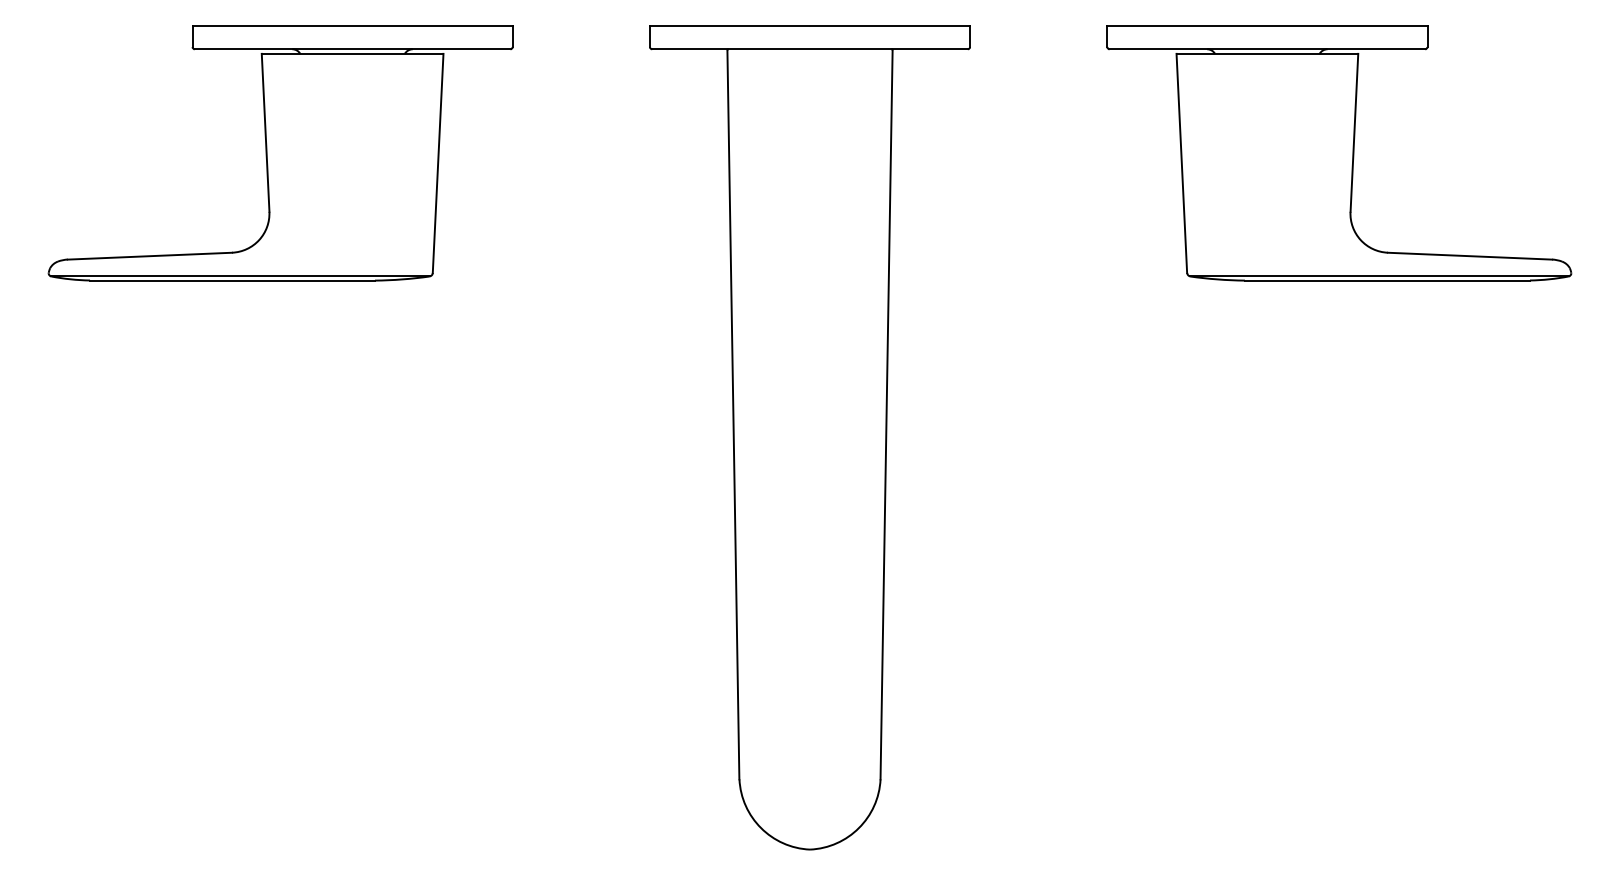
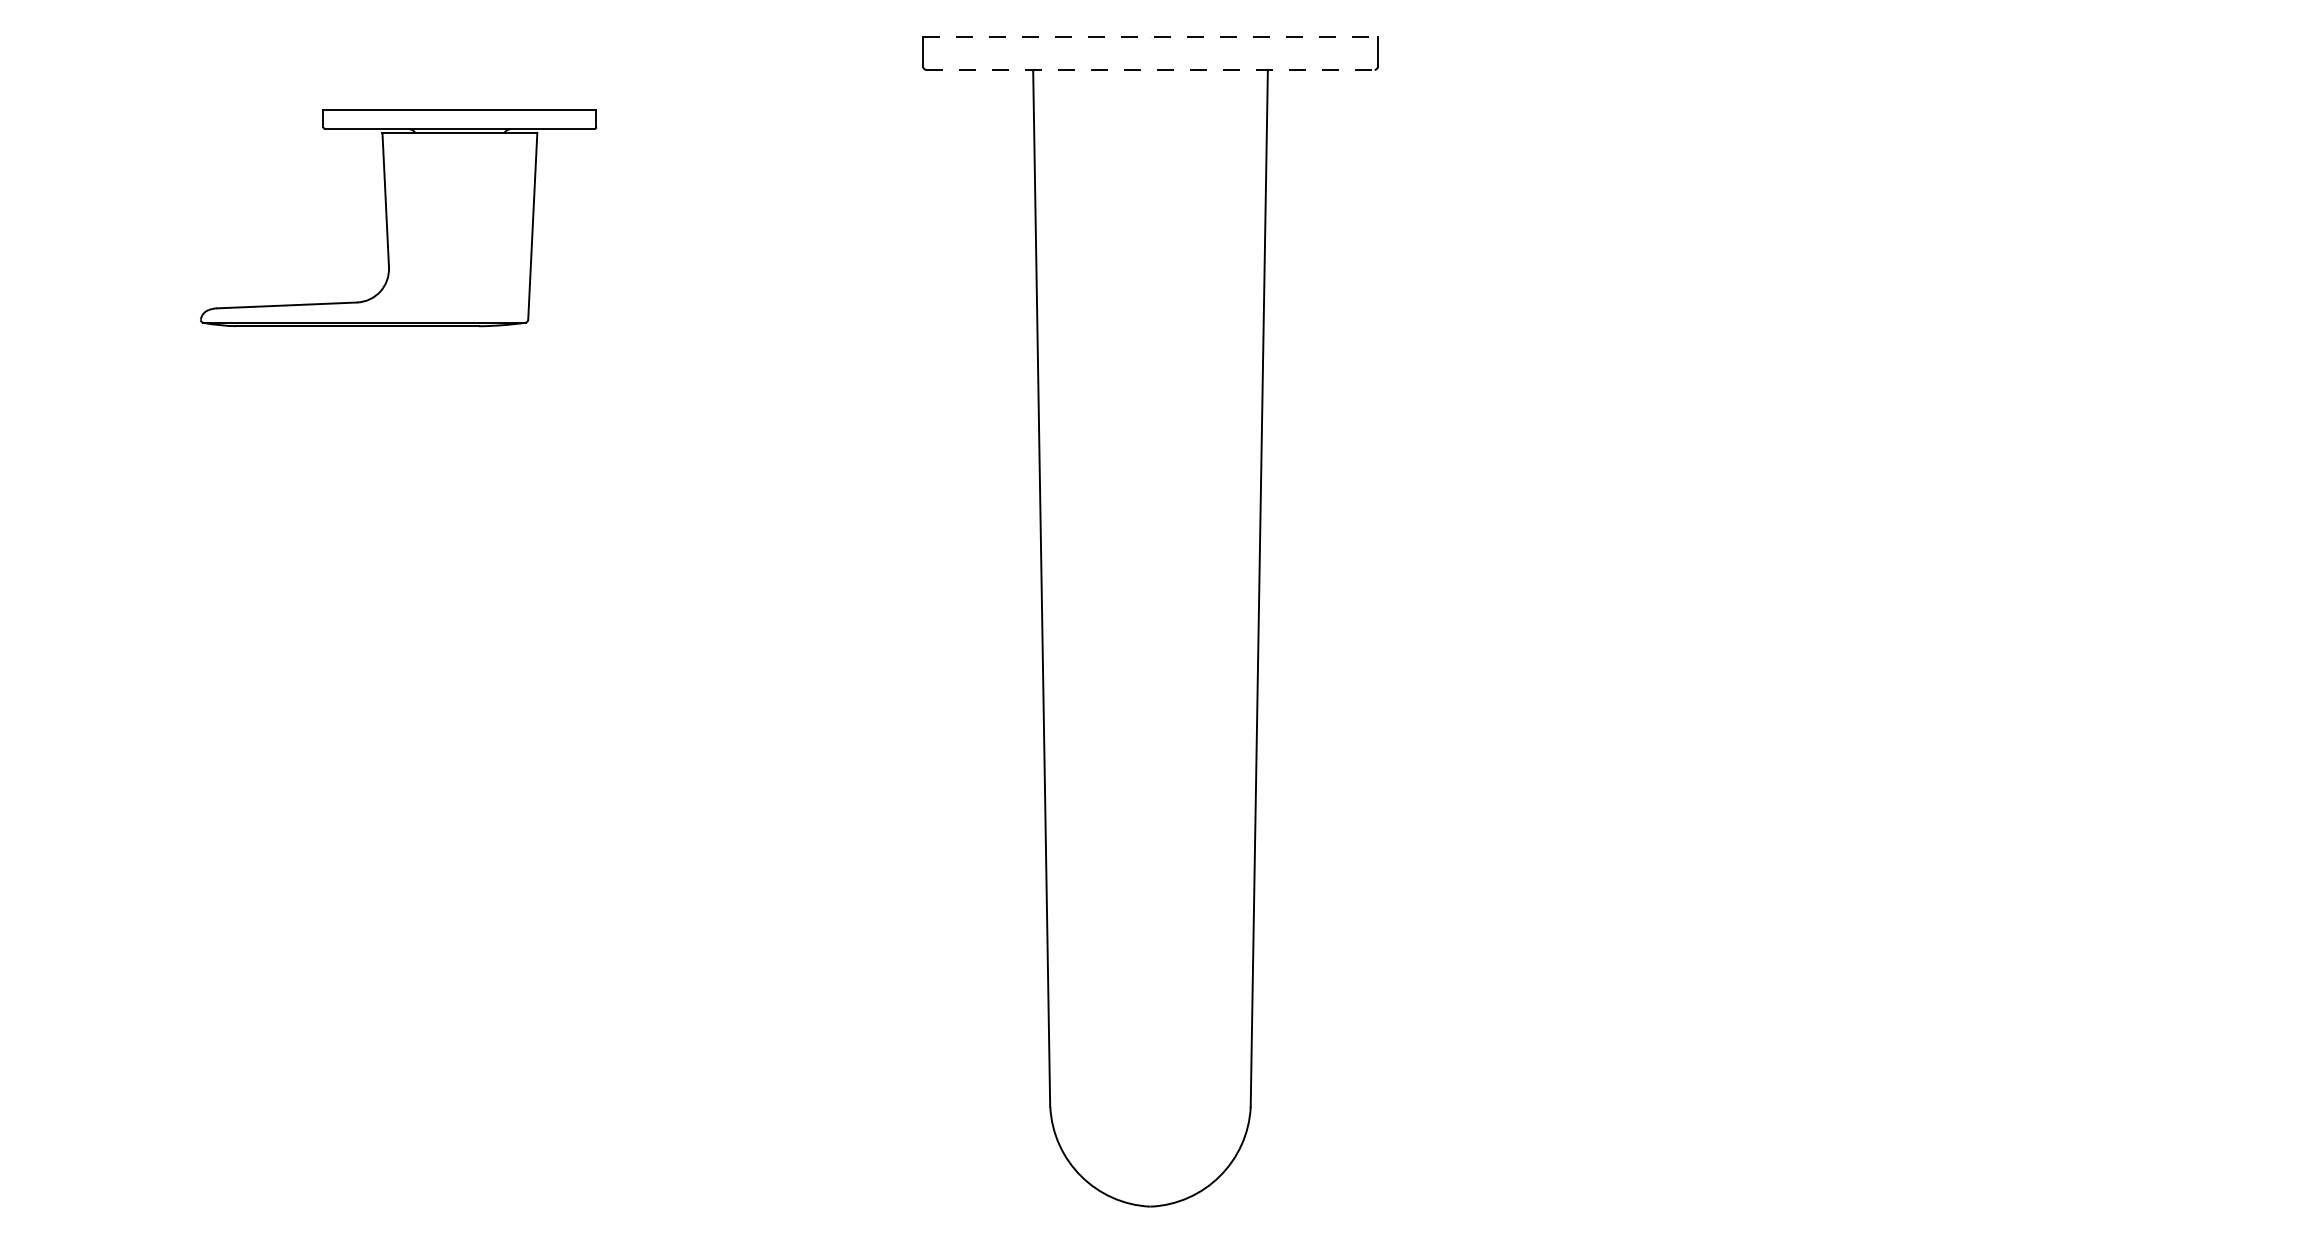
line: (810, 26) -> (1151, 37), solid -> dashed
line: (810, 49) -> (1151, 69), solid -> dashed
part: (280, 153) -> (398, 217), size x0.6
part: (1339, 153) -> (1902, 217), removed

